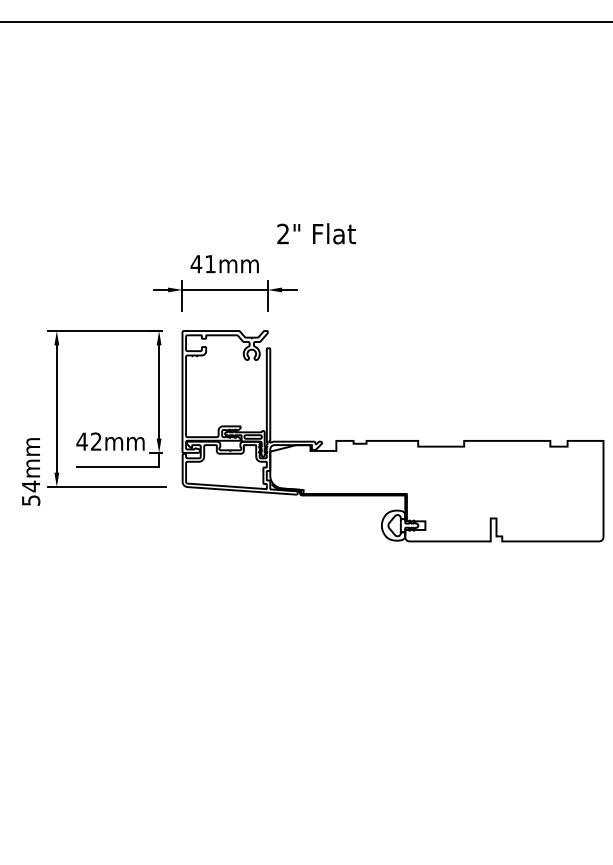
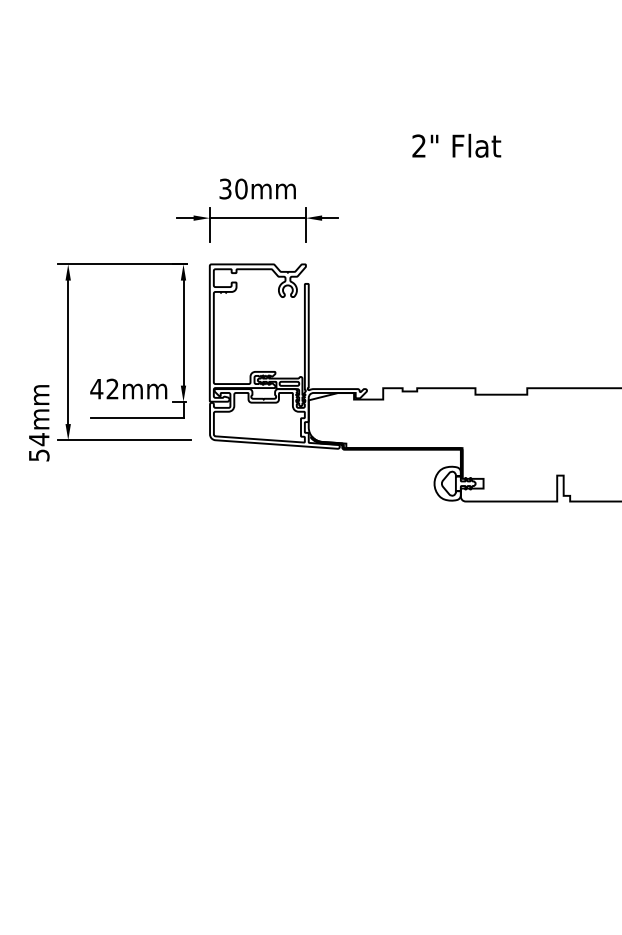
text: (316, 233) -> (456, 145), moved
text: (203, 263) -> (233, 188), 41mm -> 30mm

